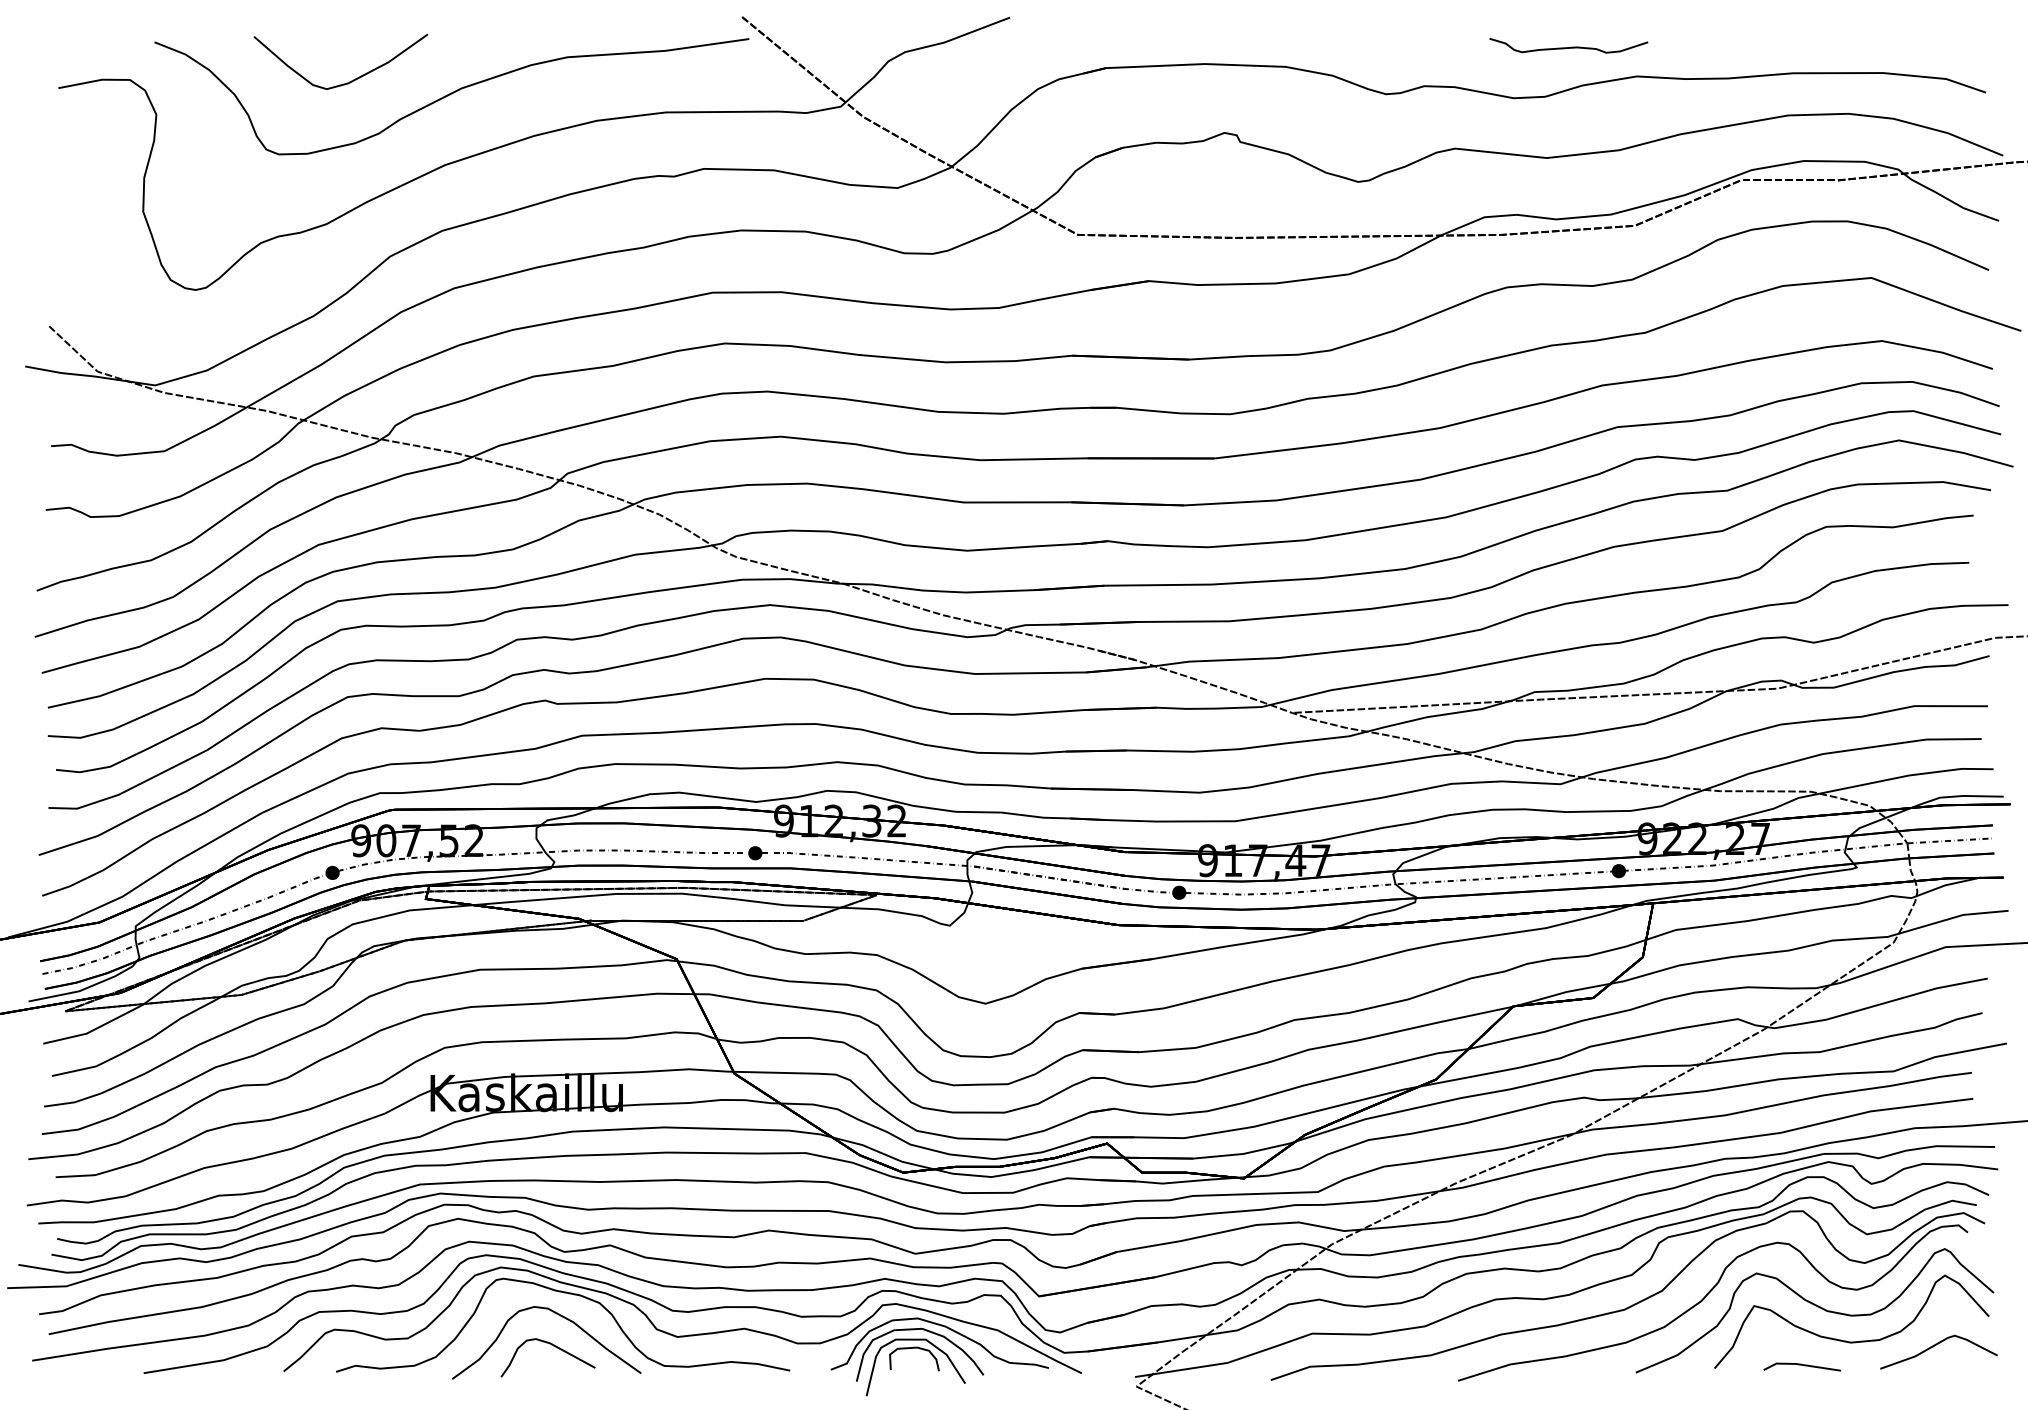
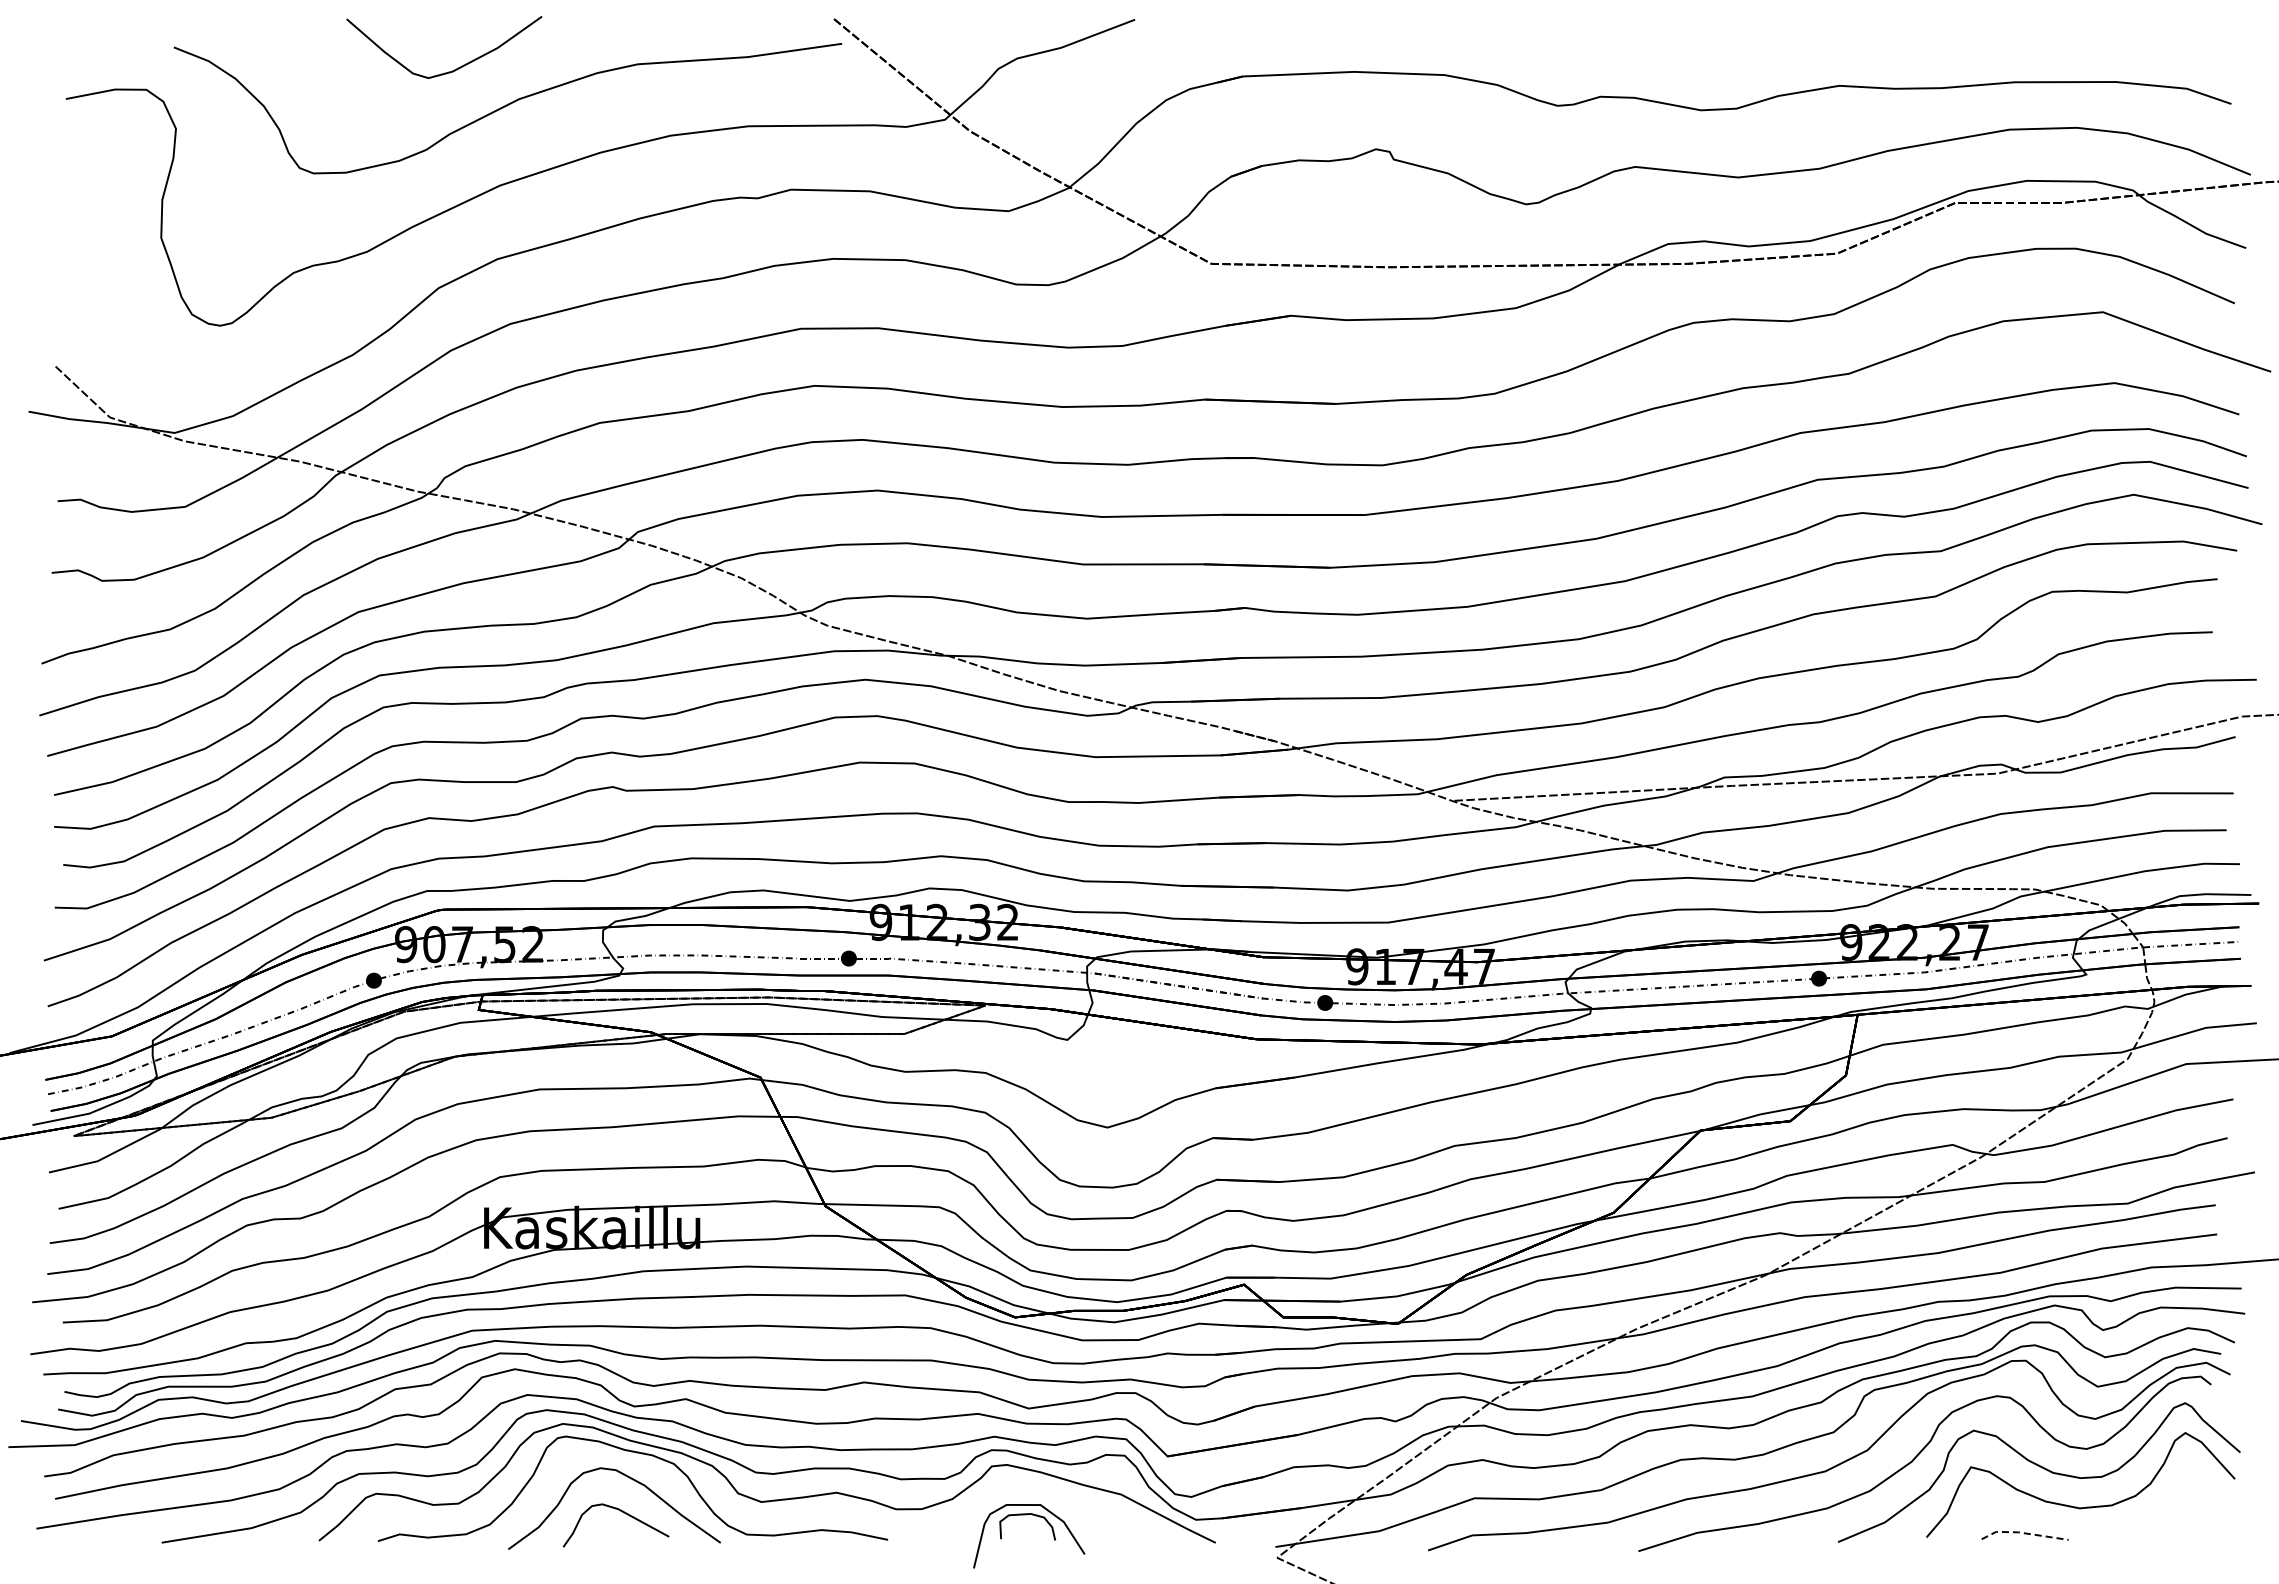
curve: (1569, 46) -> (1763, 52), removed
curve: (349, 81) -> (454, 69), moved
part: (945, 1339) -> (1062, 1504), removed
curve: (1935, 1346) -> (2174, 1512), removed
line: (1800, 1365) -> (2023, 1533), solid -> dashed

